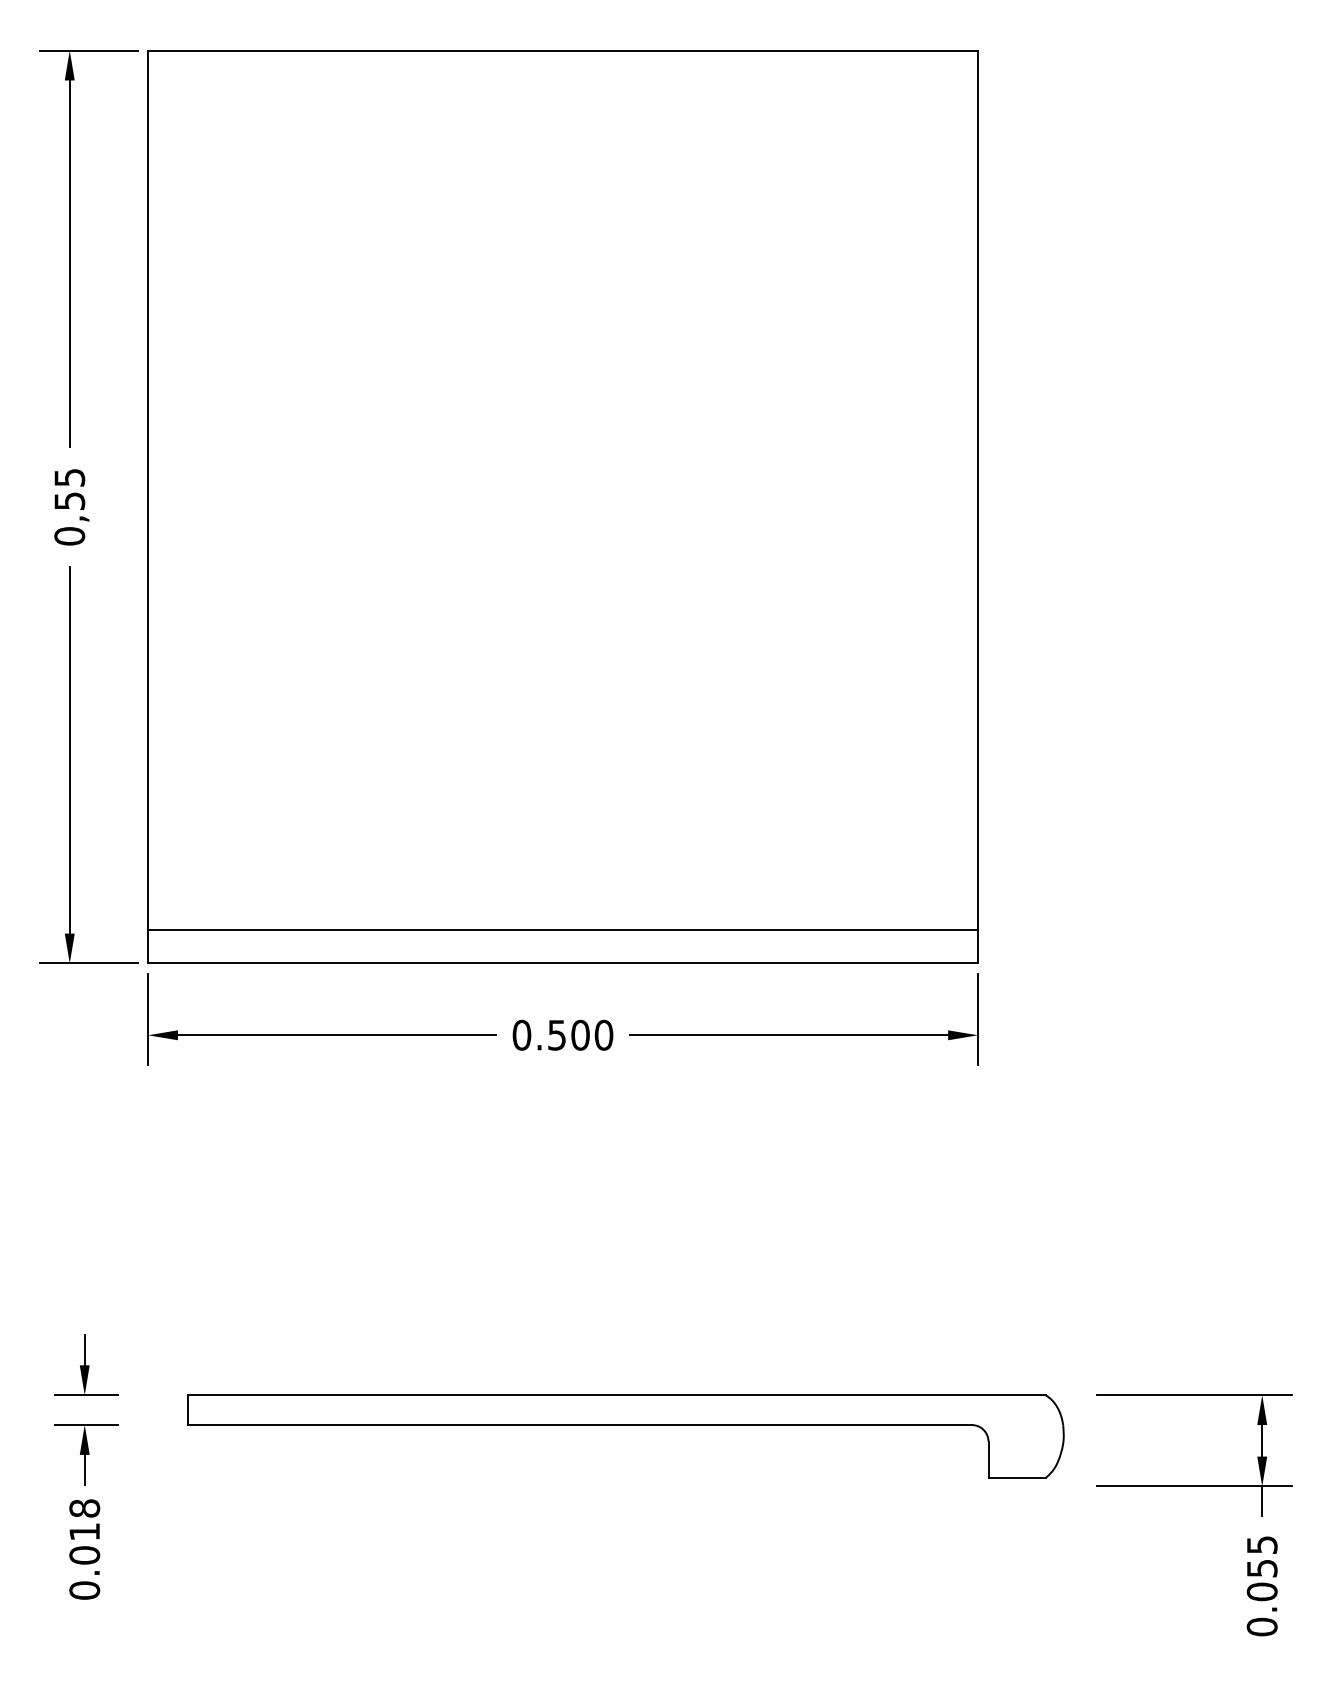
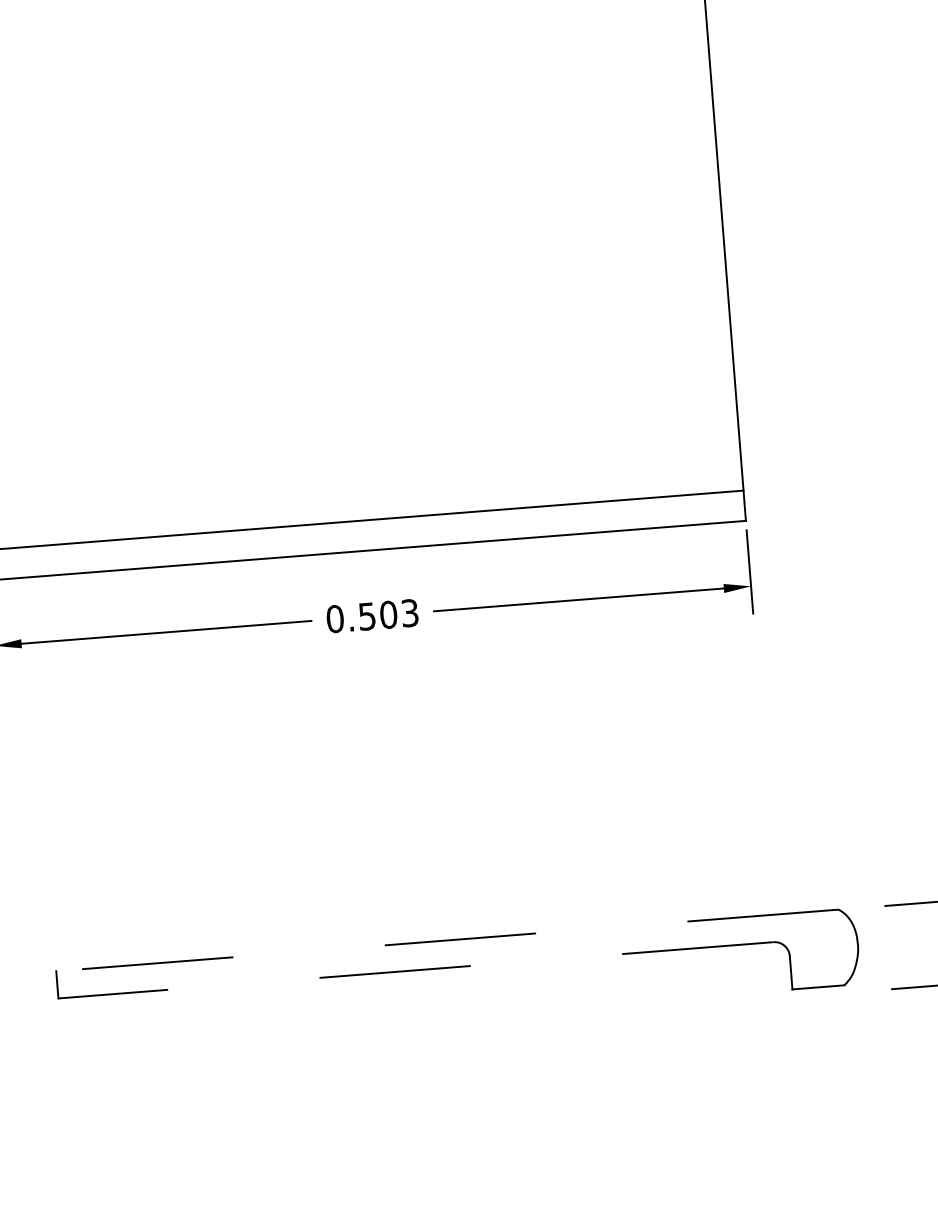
text: (603, 1034) -> (409, 612), 0.500 -> 0.503
line: (616, 1395) -> (447, 940), solid -> dashed
line: (579, 1425) -> (415, 970), solid -> dashed

